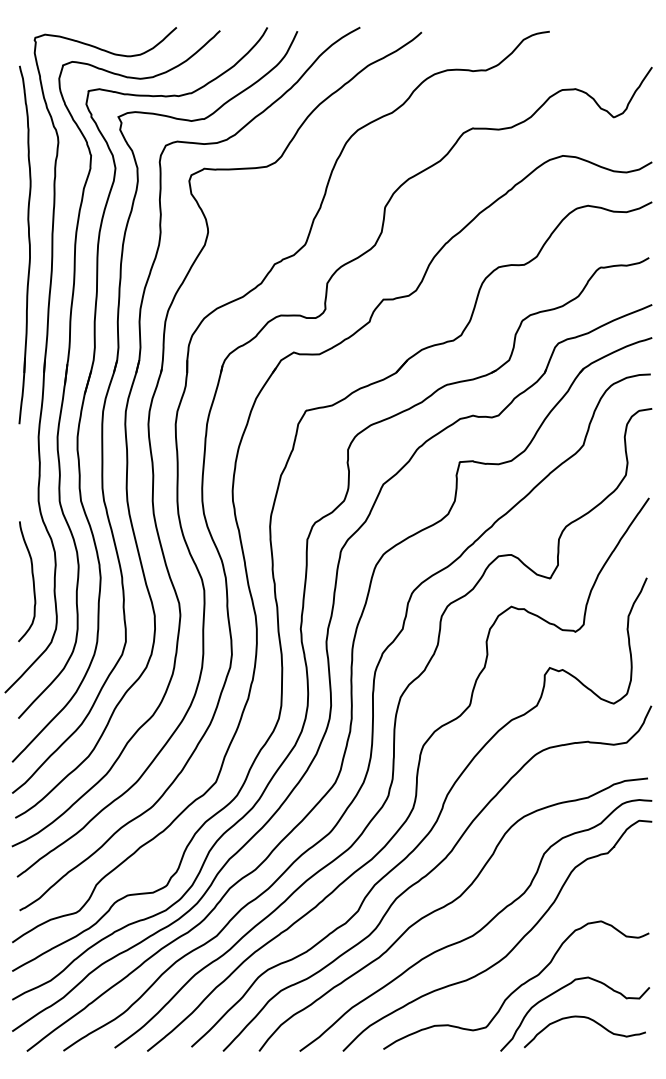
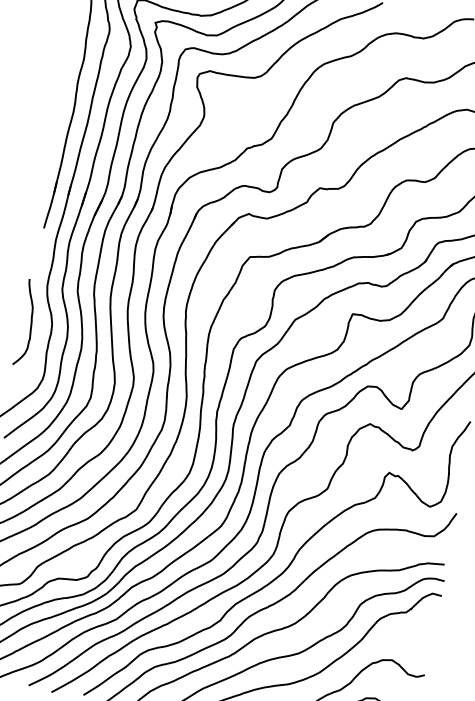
curve: (32, 581) -> (30, 323), moved

